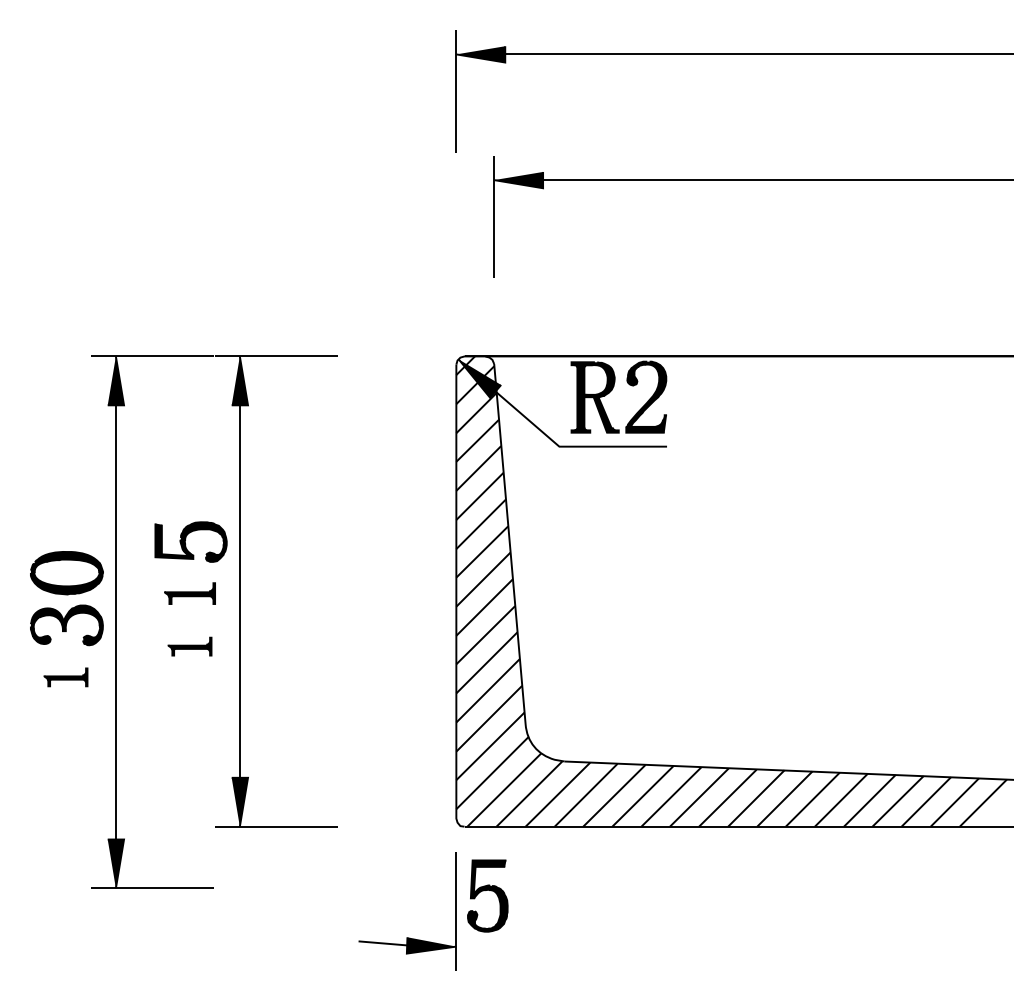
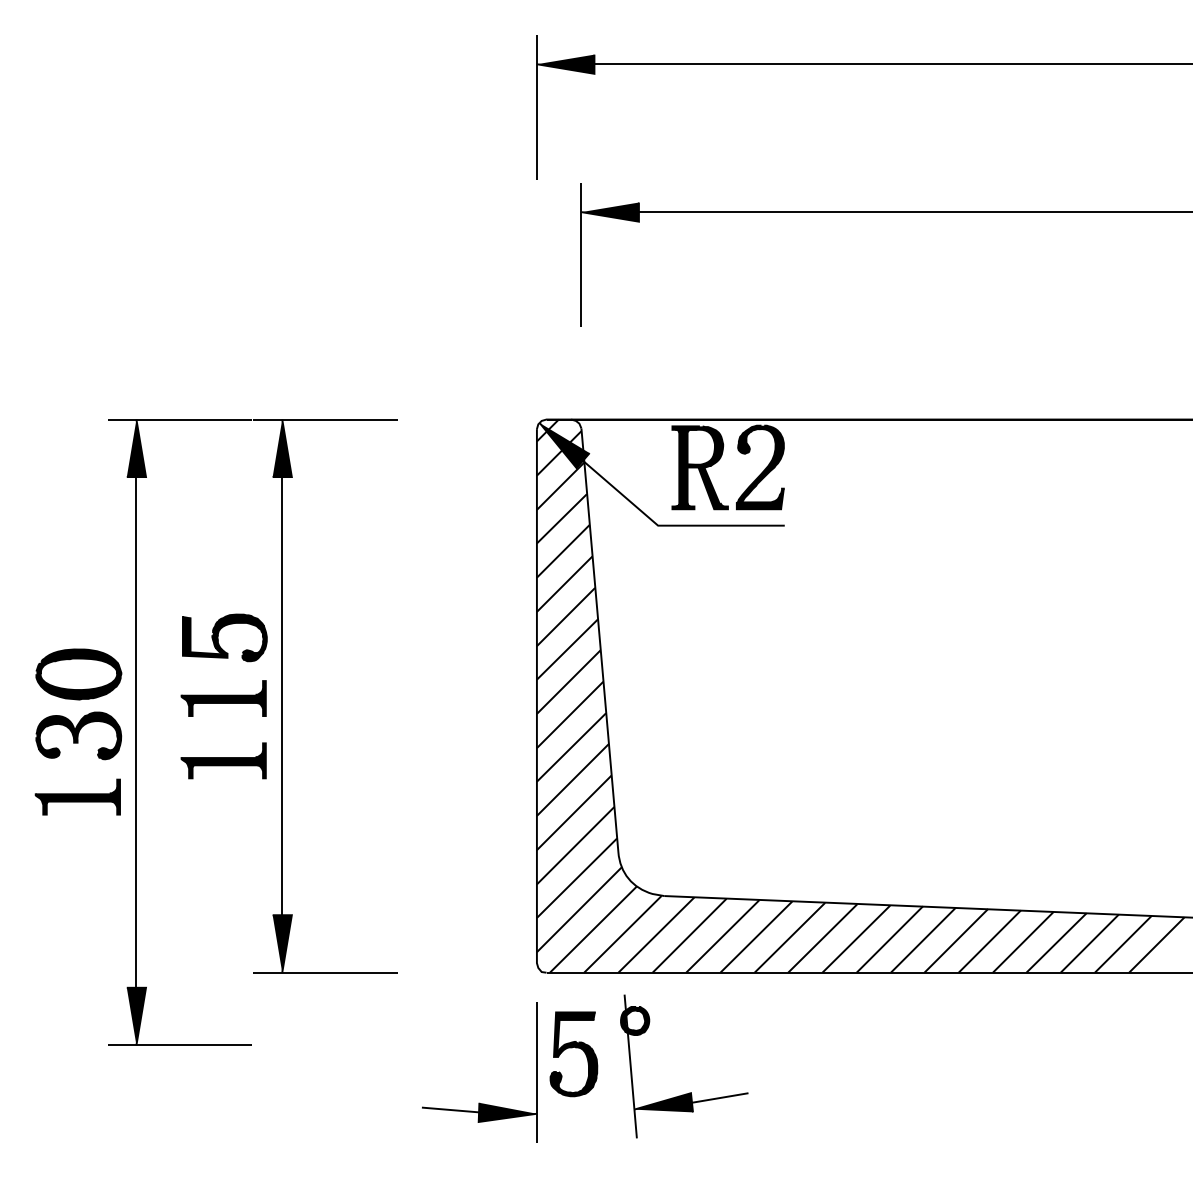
part: (189, 593) -> (223, 698), size x1.43
part: (189, 646) -> (223, 760), size x1.67
part: (65, 676) -> (77, 796), size x1.67
part: (586, 928) -> (689, 1092), added

